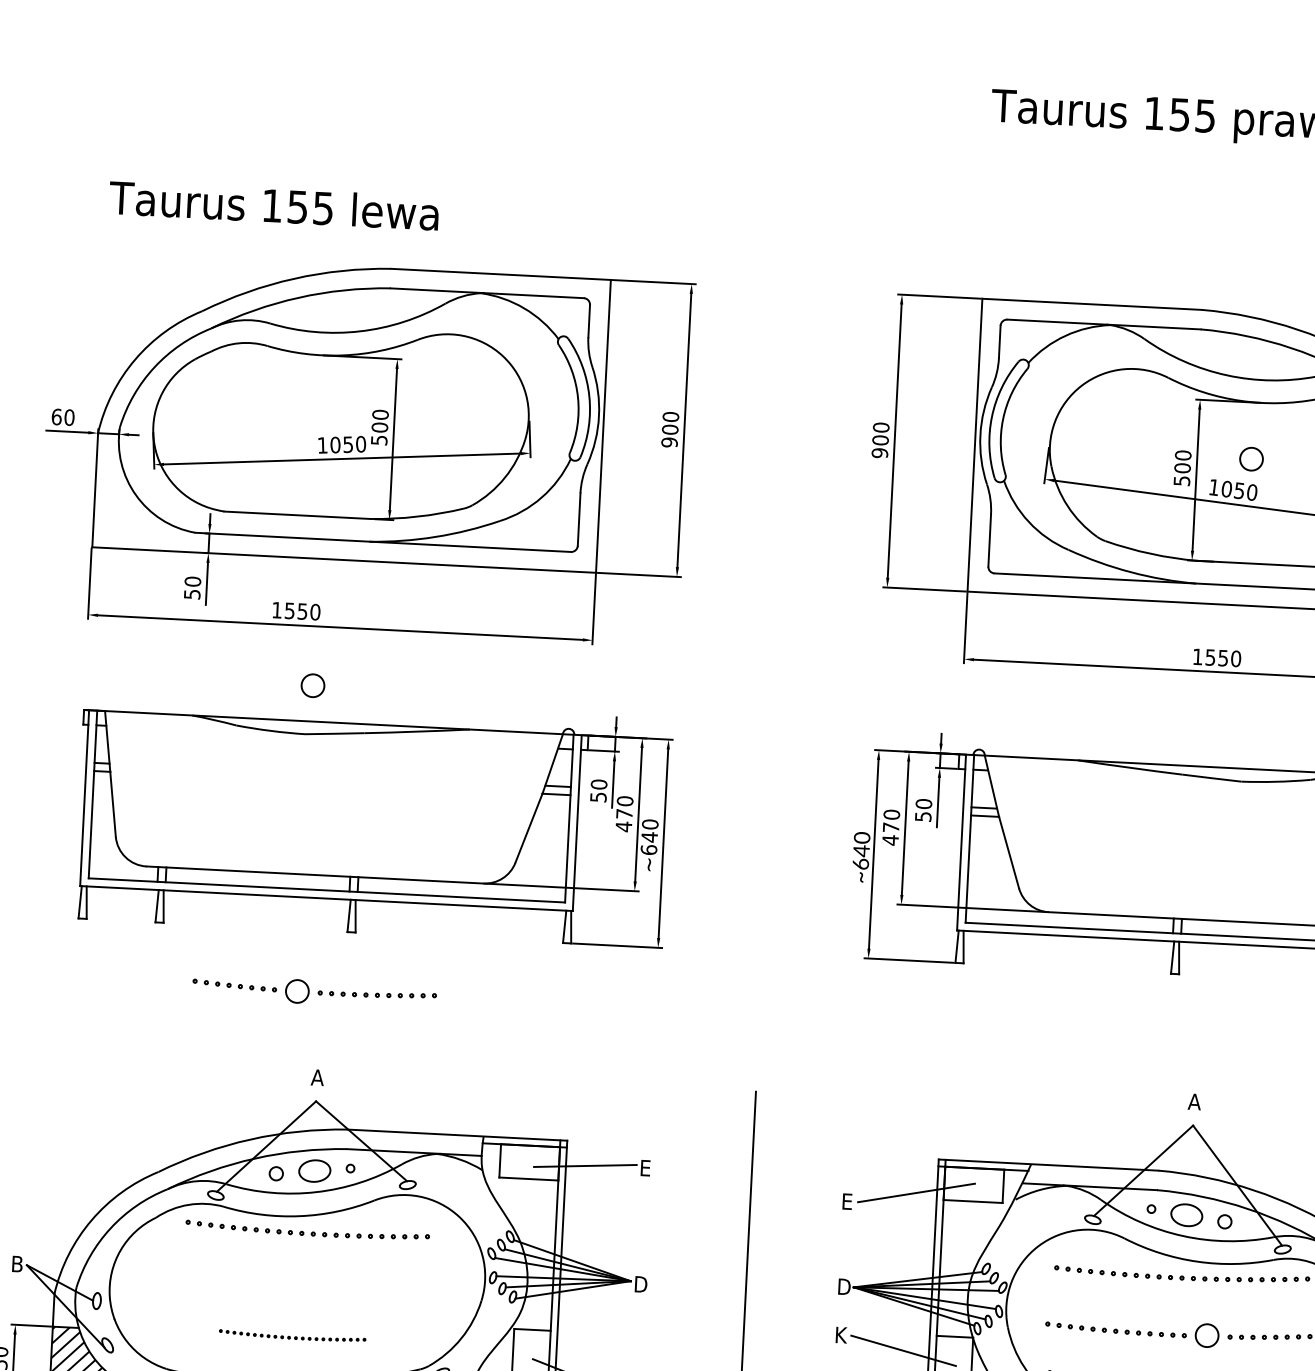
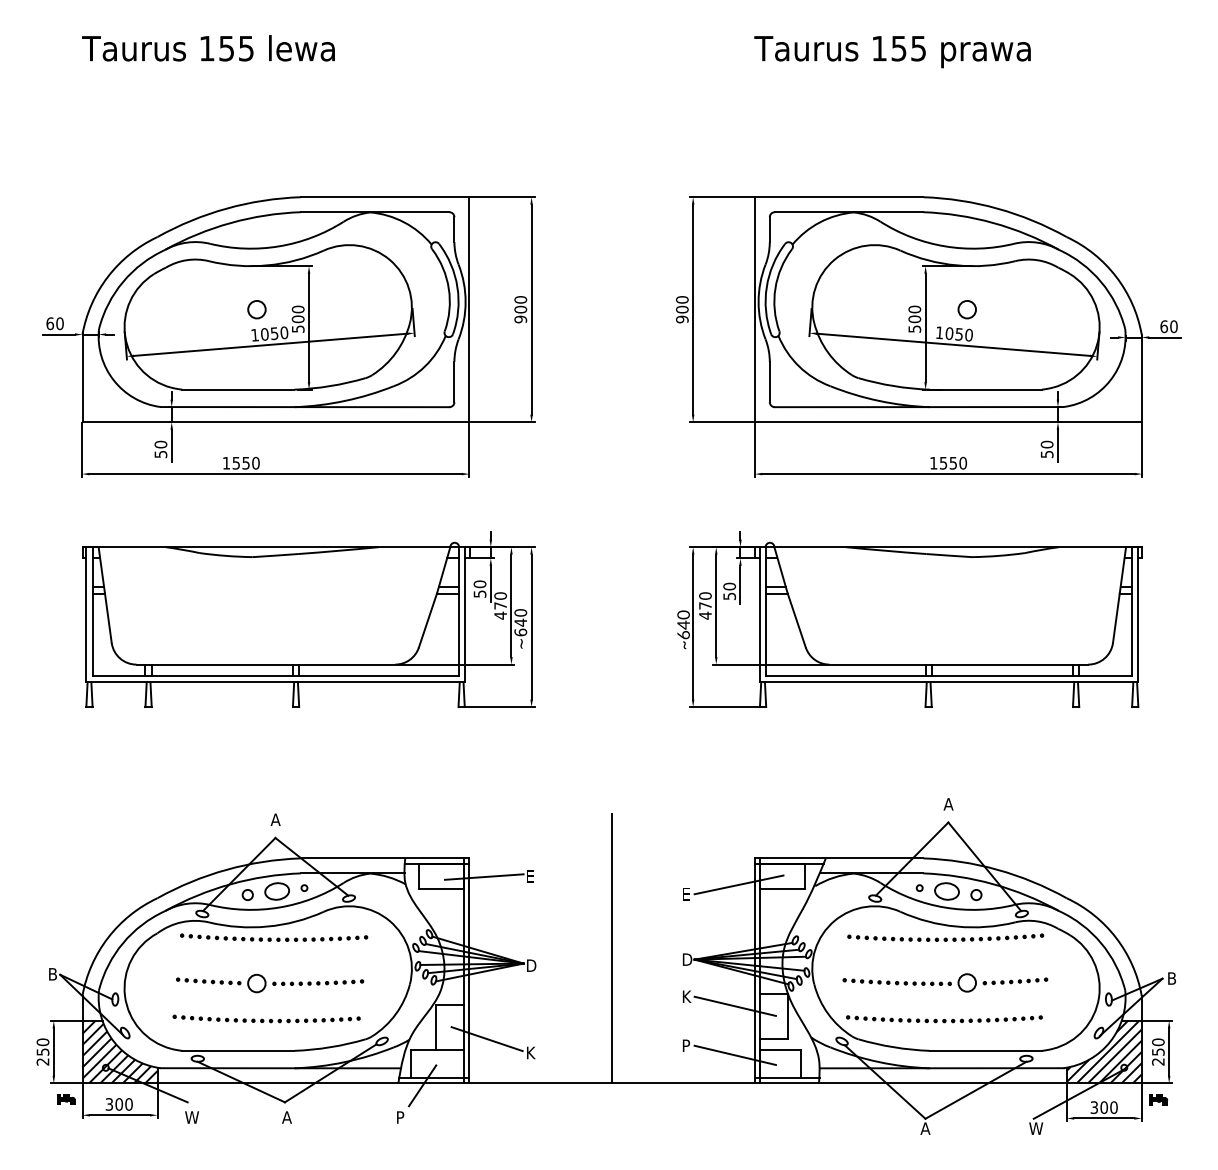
text: (274, 205) -> (208, 48), moved
circle: (312, 685) -> (256, 309), moved
part: (315, 992) -> (270, 983), moved
part: (292, 1335) -> (266, 1018), size x1.67

